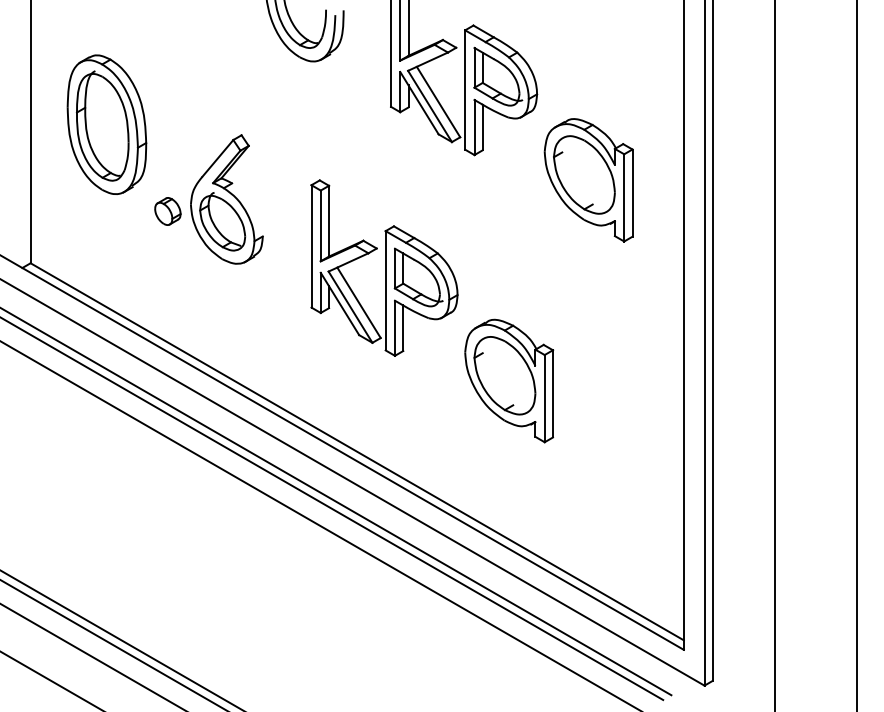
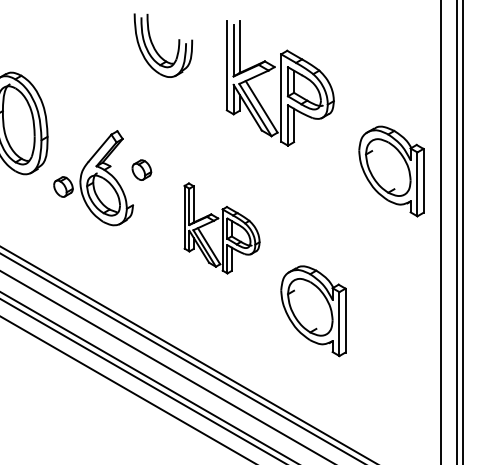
part: (588, 180) -> (391, 171), moved
part: (274, 188) -> (141, 170), added
part: (384, 267) -> (222, 228), size x0.7

